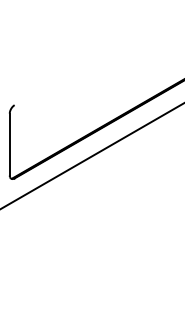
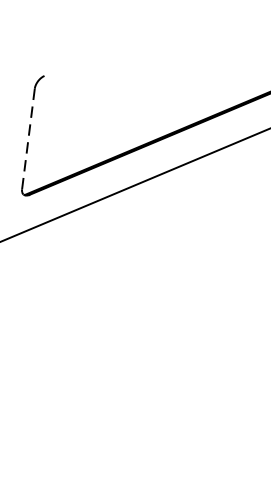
line: (9, 144) -> (28, 138), solid -> dashed

